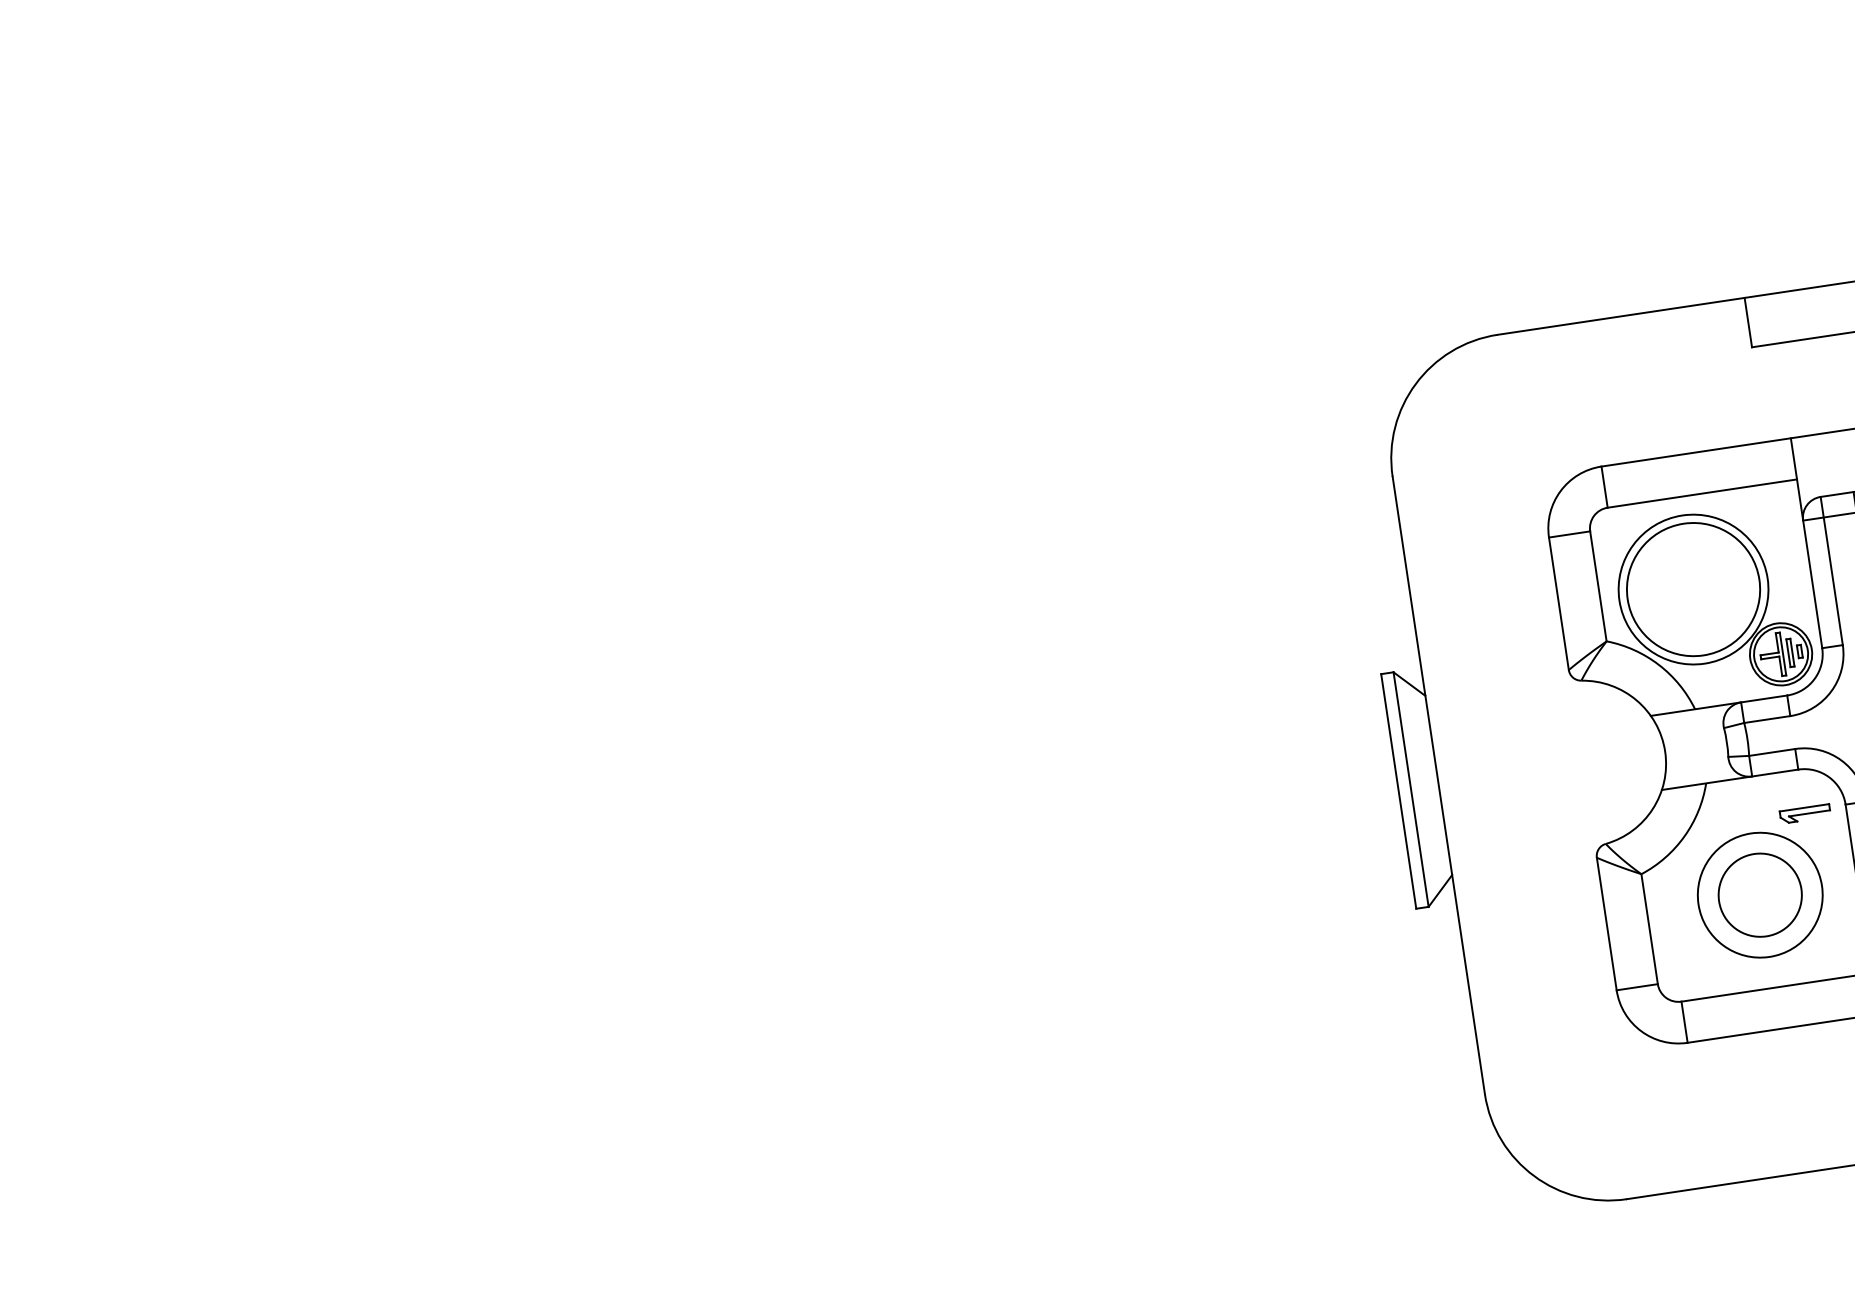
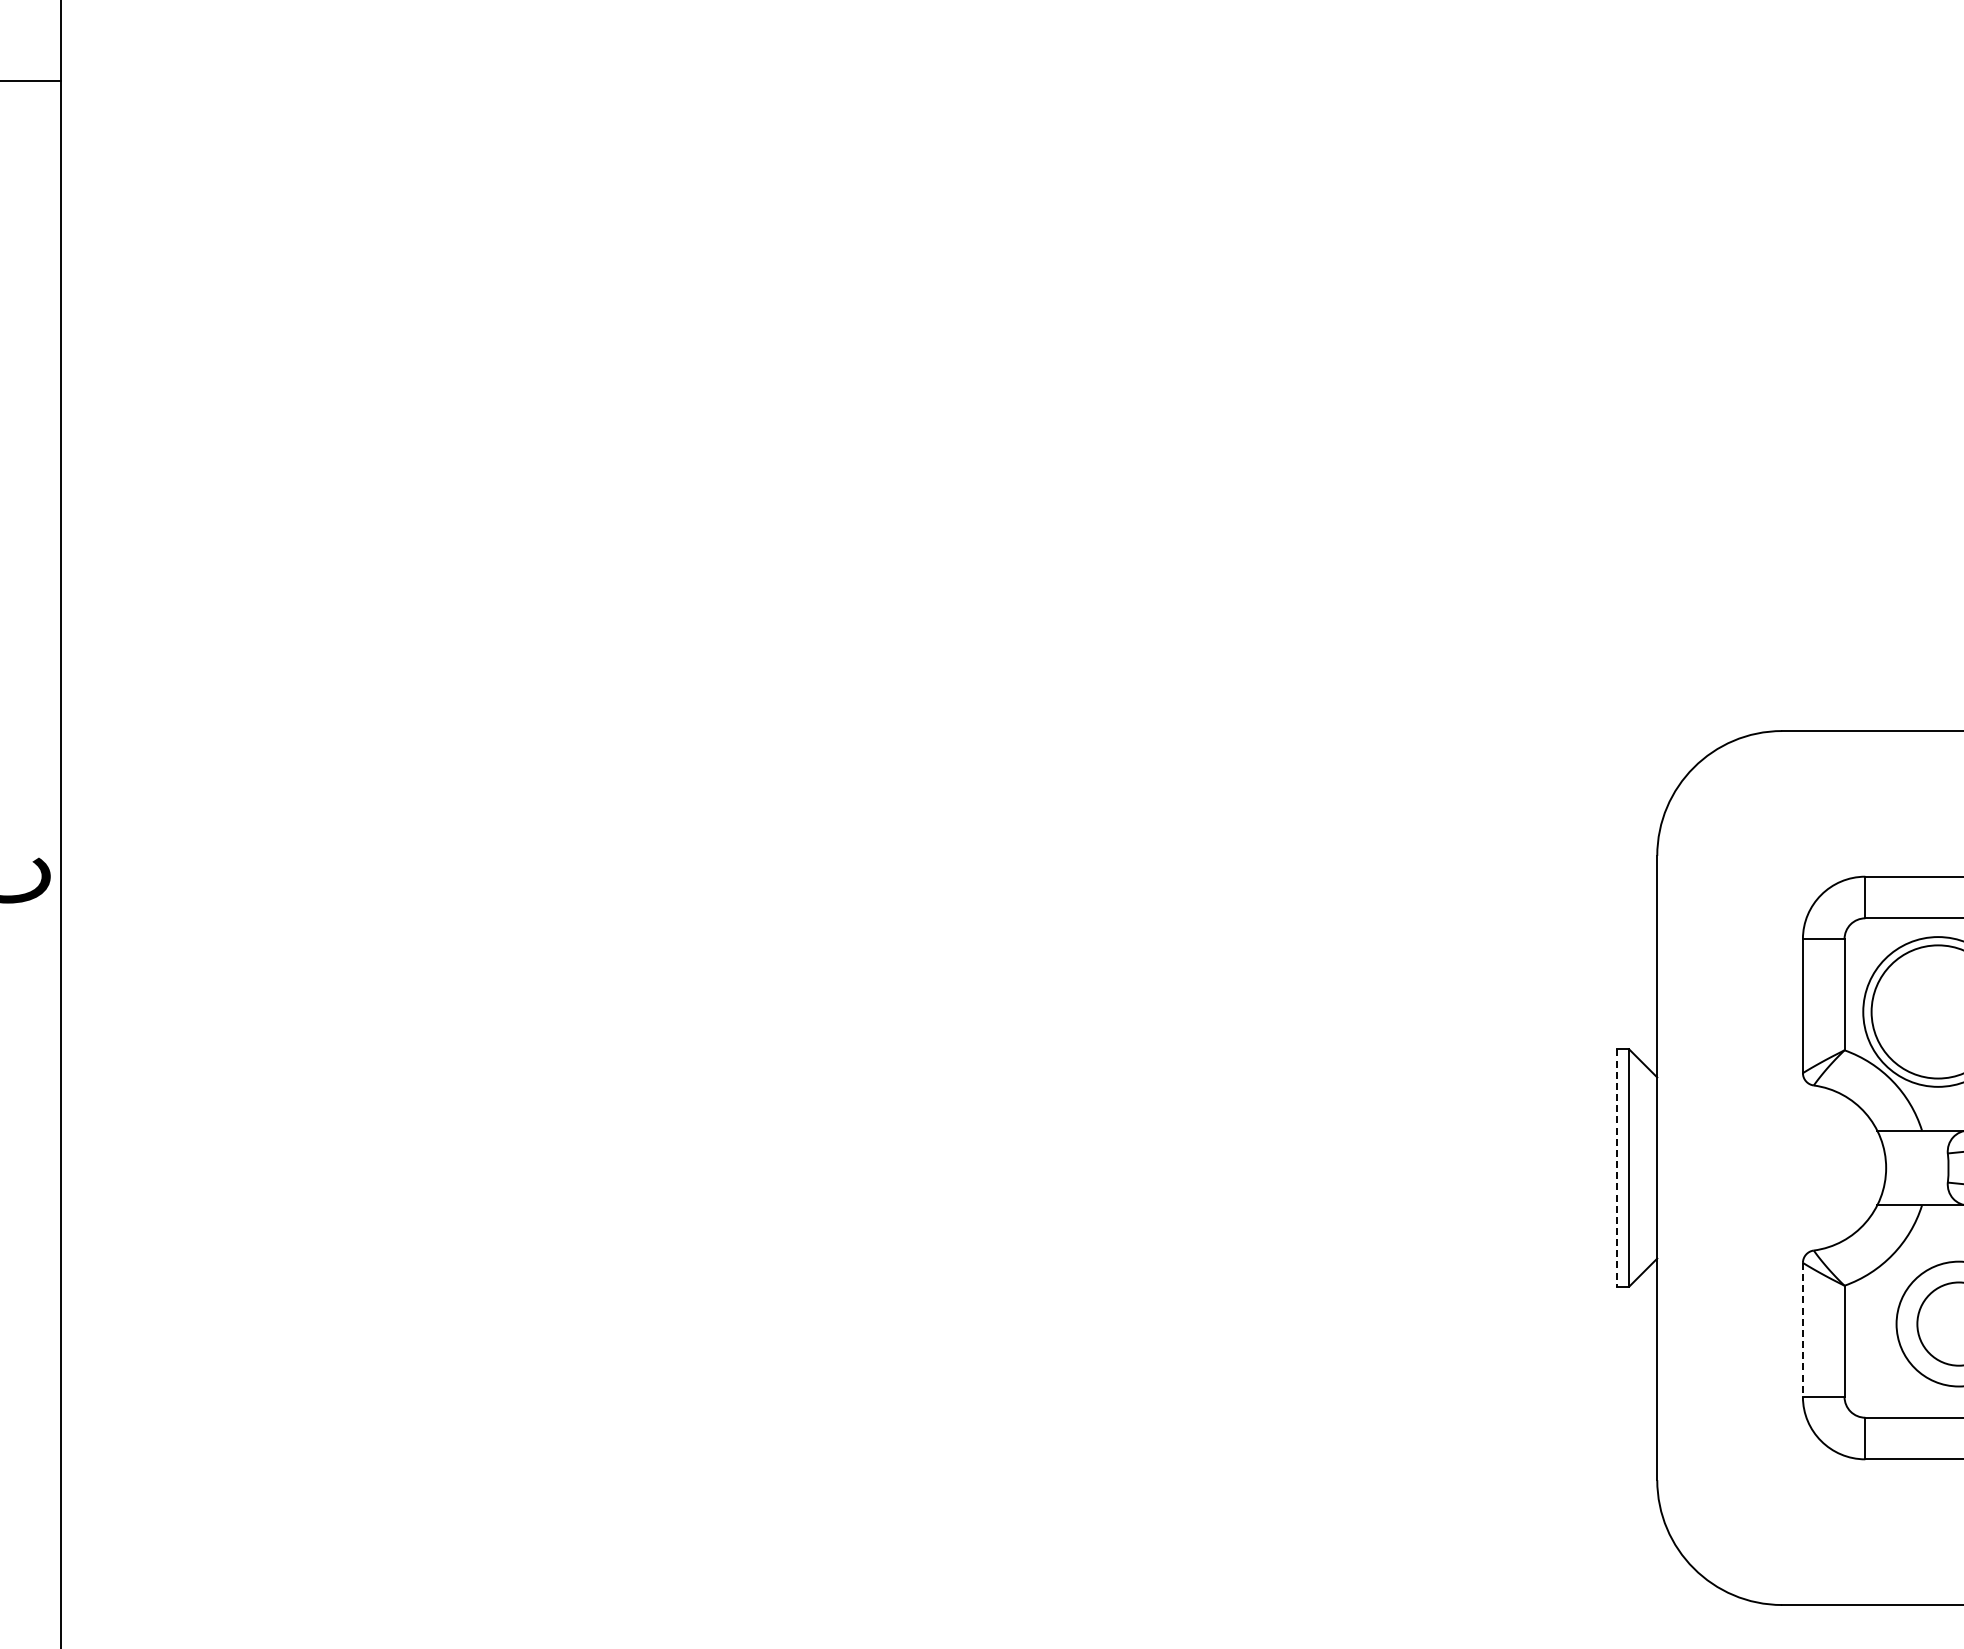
line: (1398, 791) -> (1616, 1168), solid -> dashed
line: (1606, 924) -> (1802, 1330), solid -> dashed

